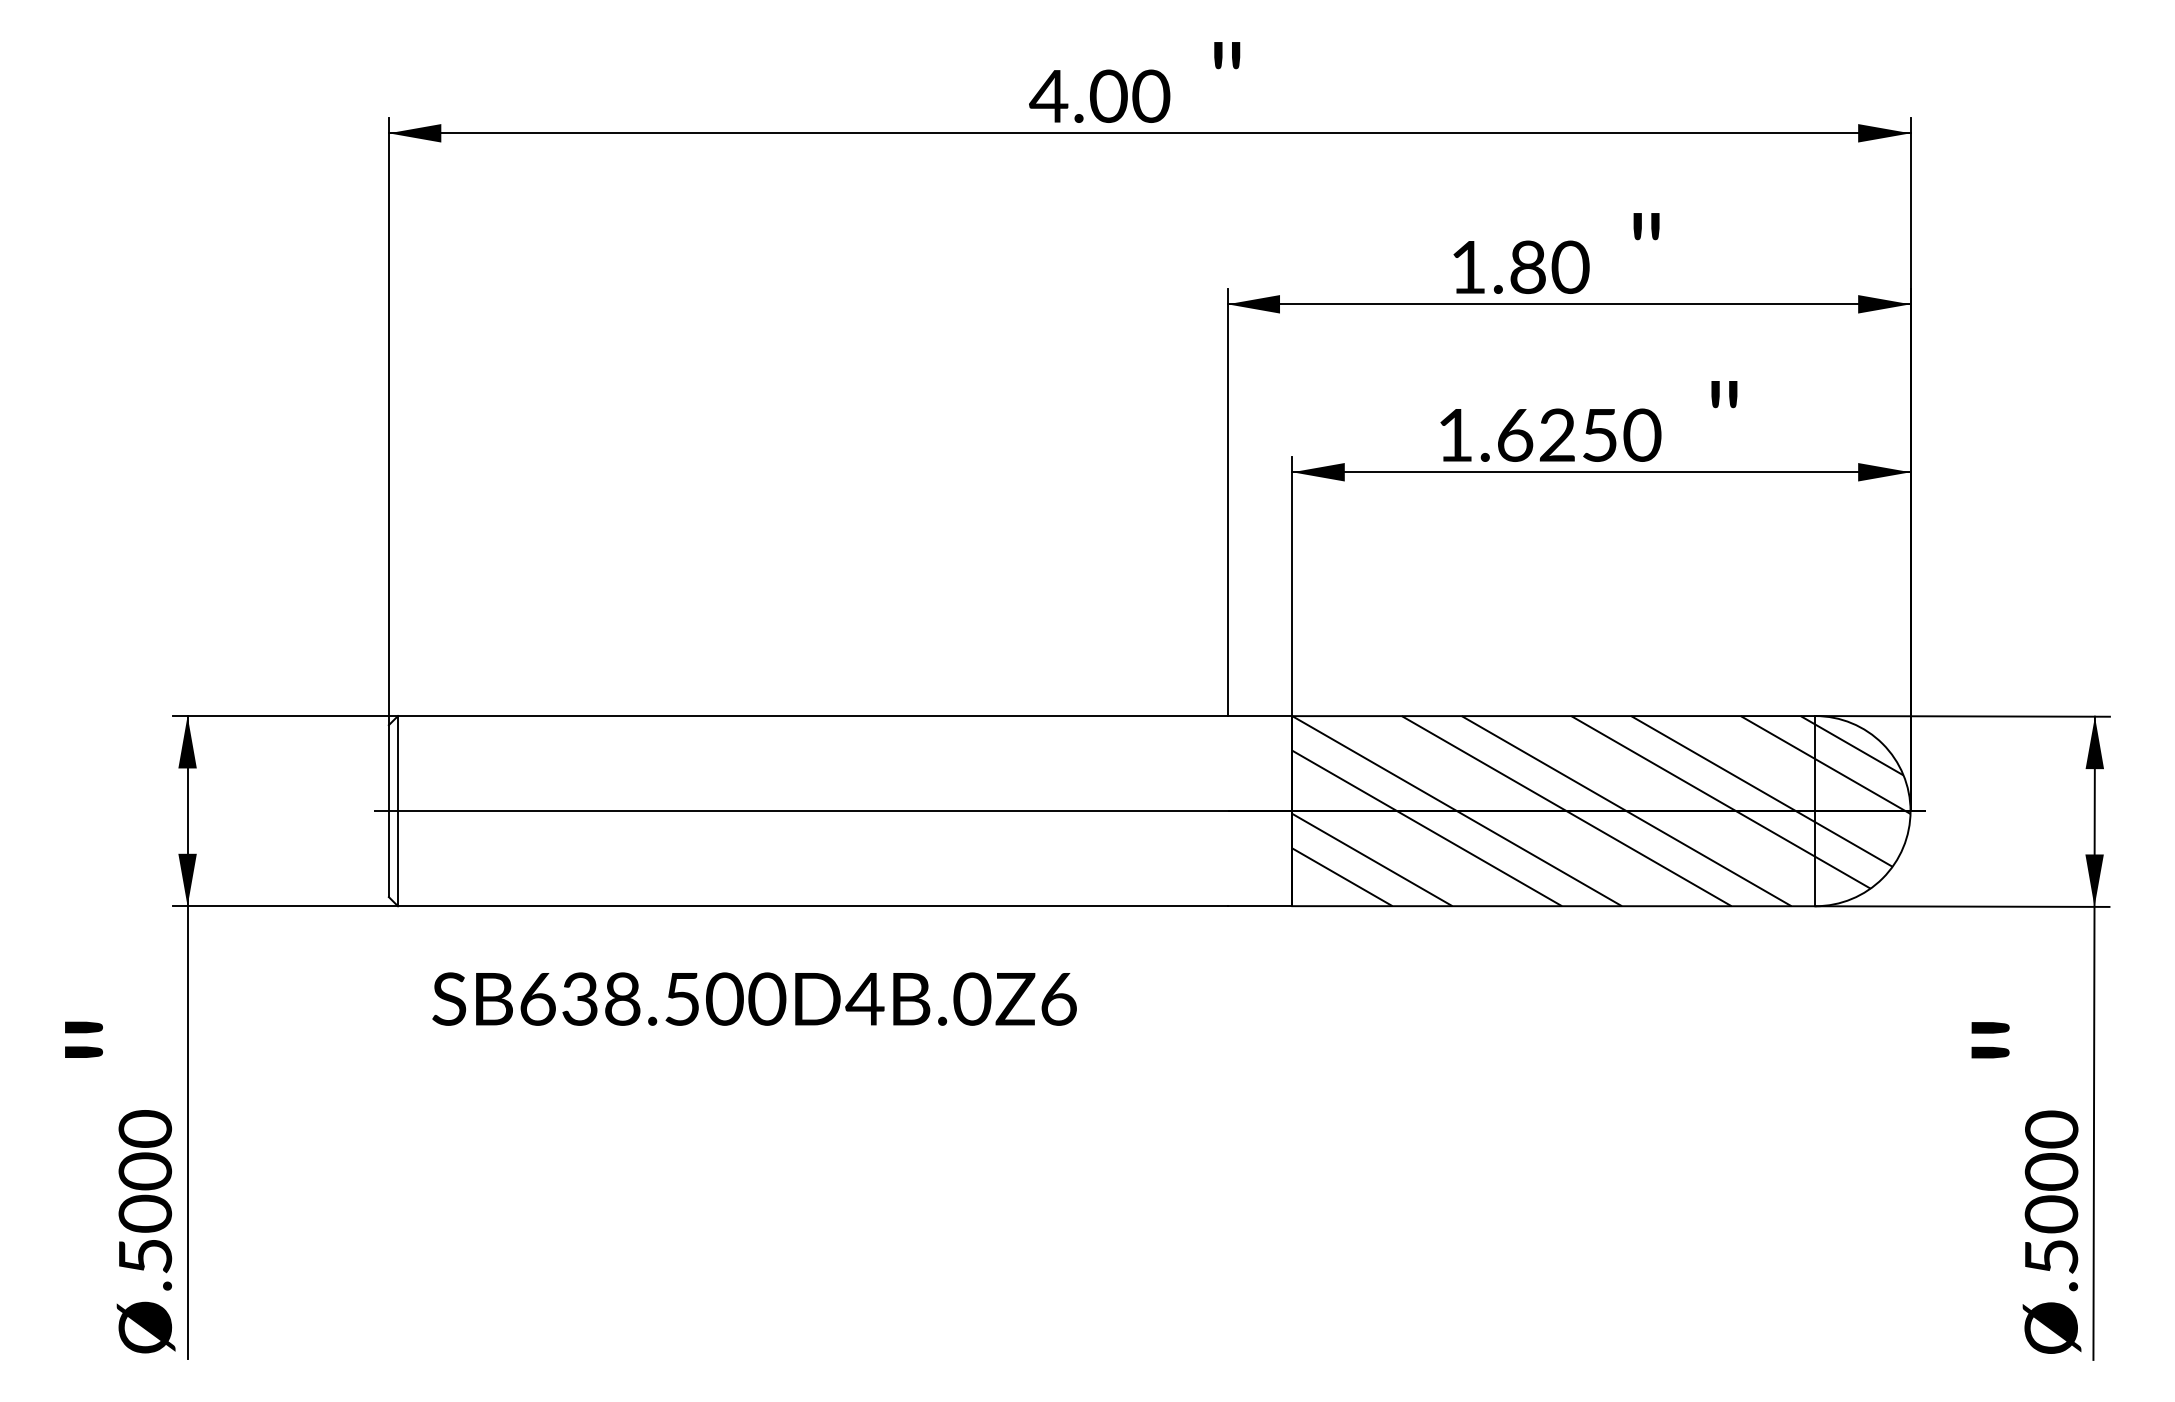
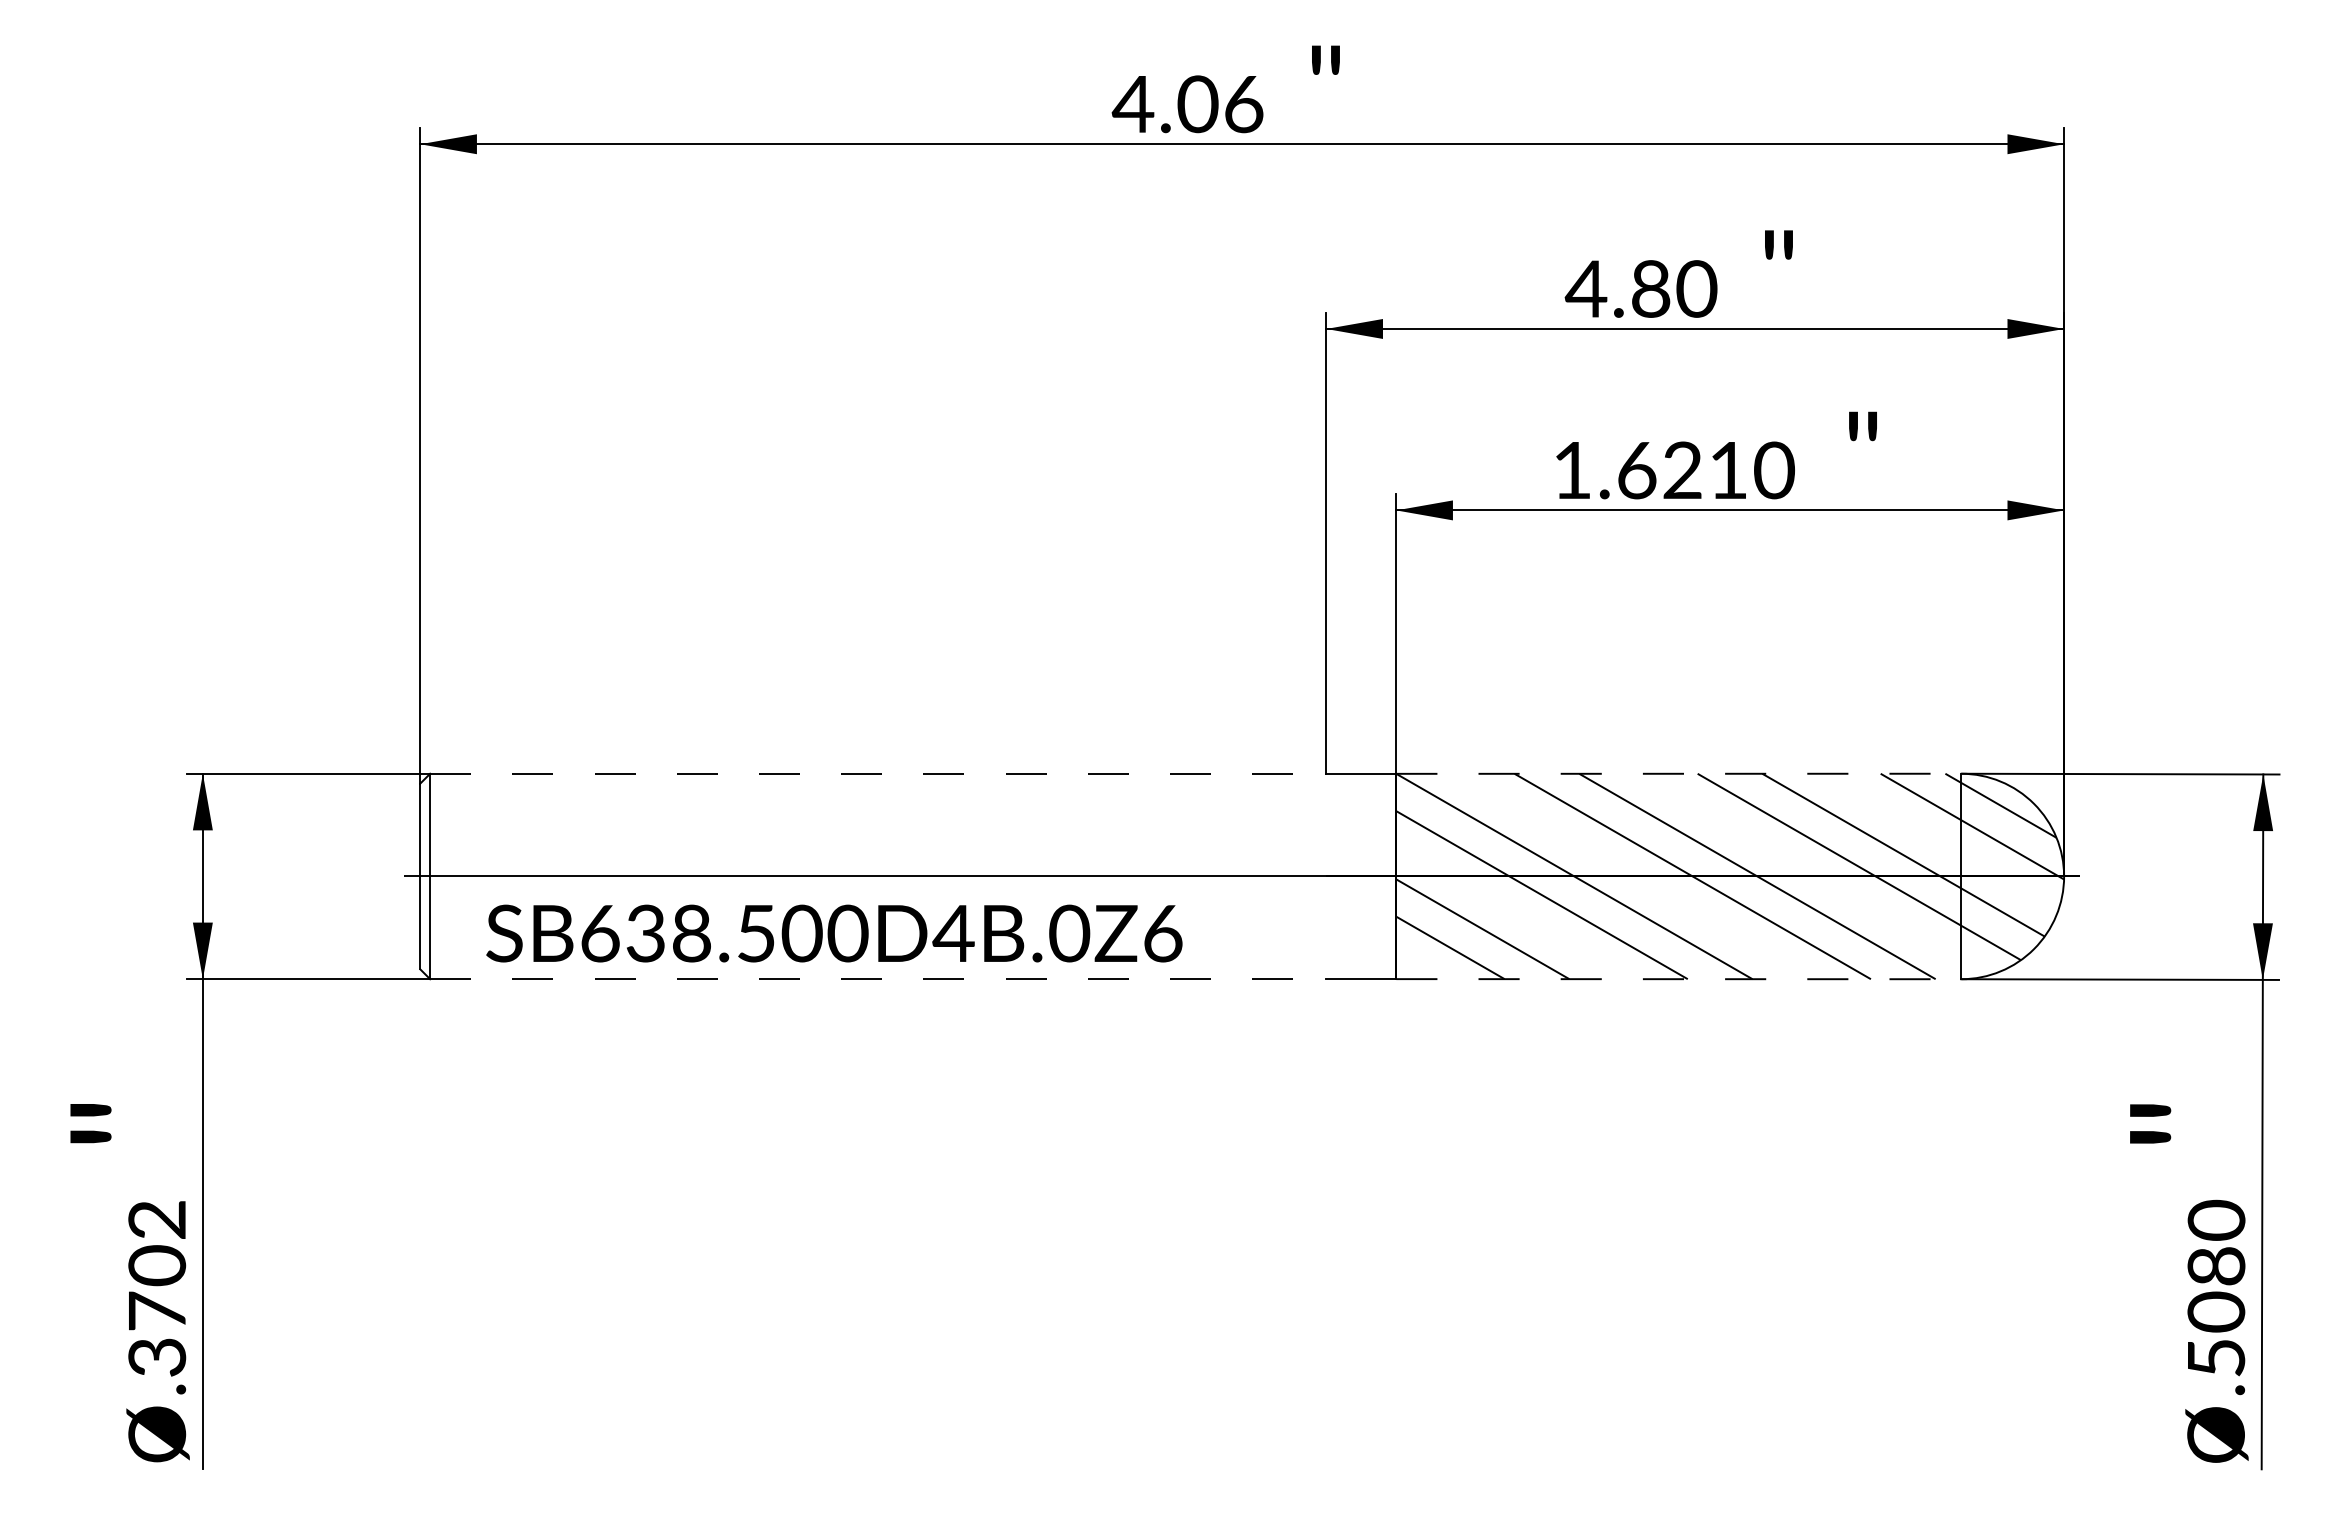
text: (1150, 95) -> (1243, 103), 4.00 -> 4.06
text: (1467, 266) -> (1585, 288), 1.80 -> 4.80
text: (1599, 435) -> (1728, 470), 1.6250 -> 1.6210
line: (813, 715) -> (878, 773), solid -> dashed
line: (1553, 715) -> (1678, 773), solid -> dashed
line: (813, 906) -> (878, 979), solid -> dashed
line: (1553, 906) -> (1678, 979), solid -> dashed
text: (754, 999) -> (834, 933), moved
text: (2051, 1171) -> (2216, 1265), .5000 -> .5080
text: (145, 1191) -> (157, 1287), .5000 -> .3702

